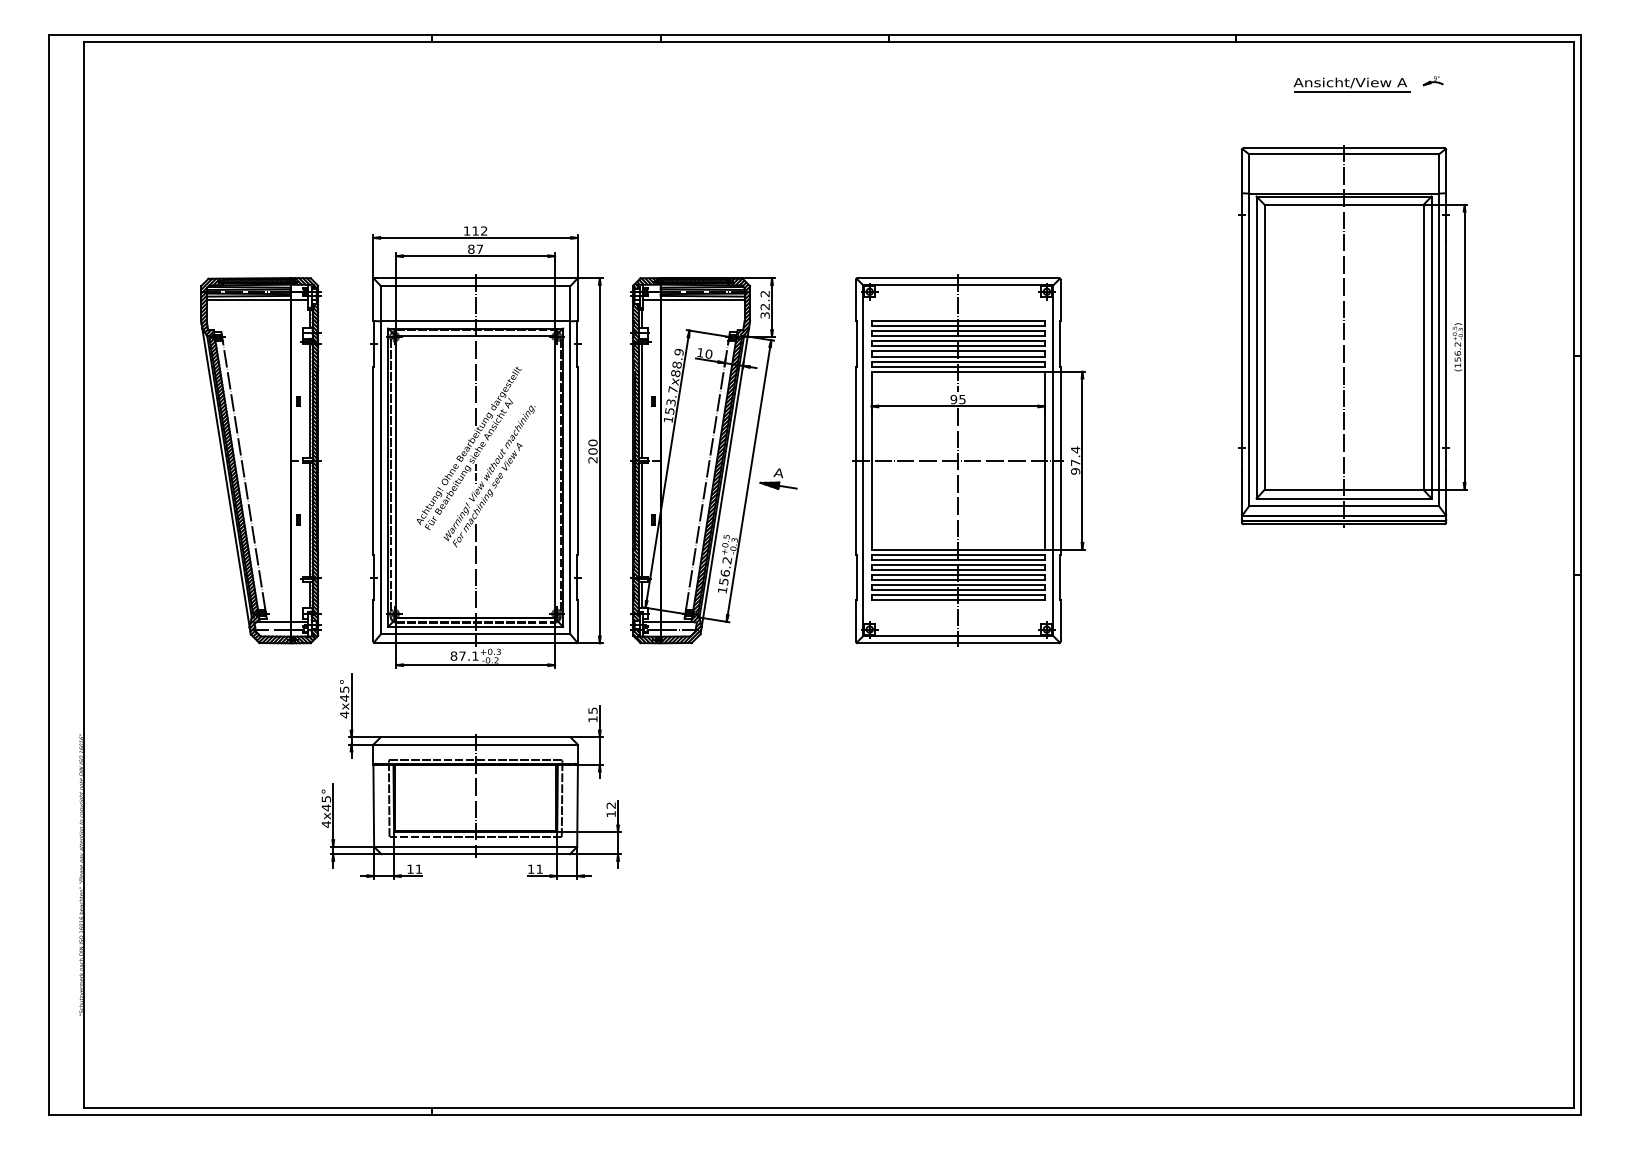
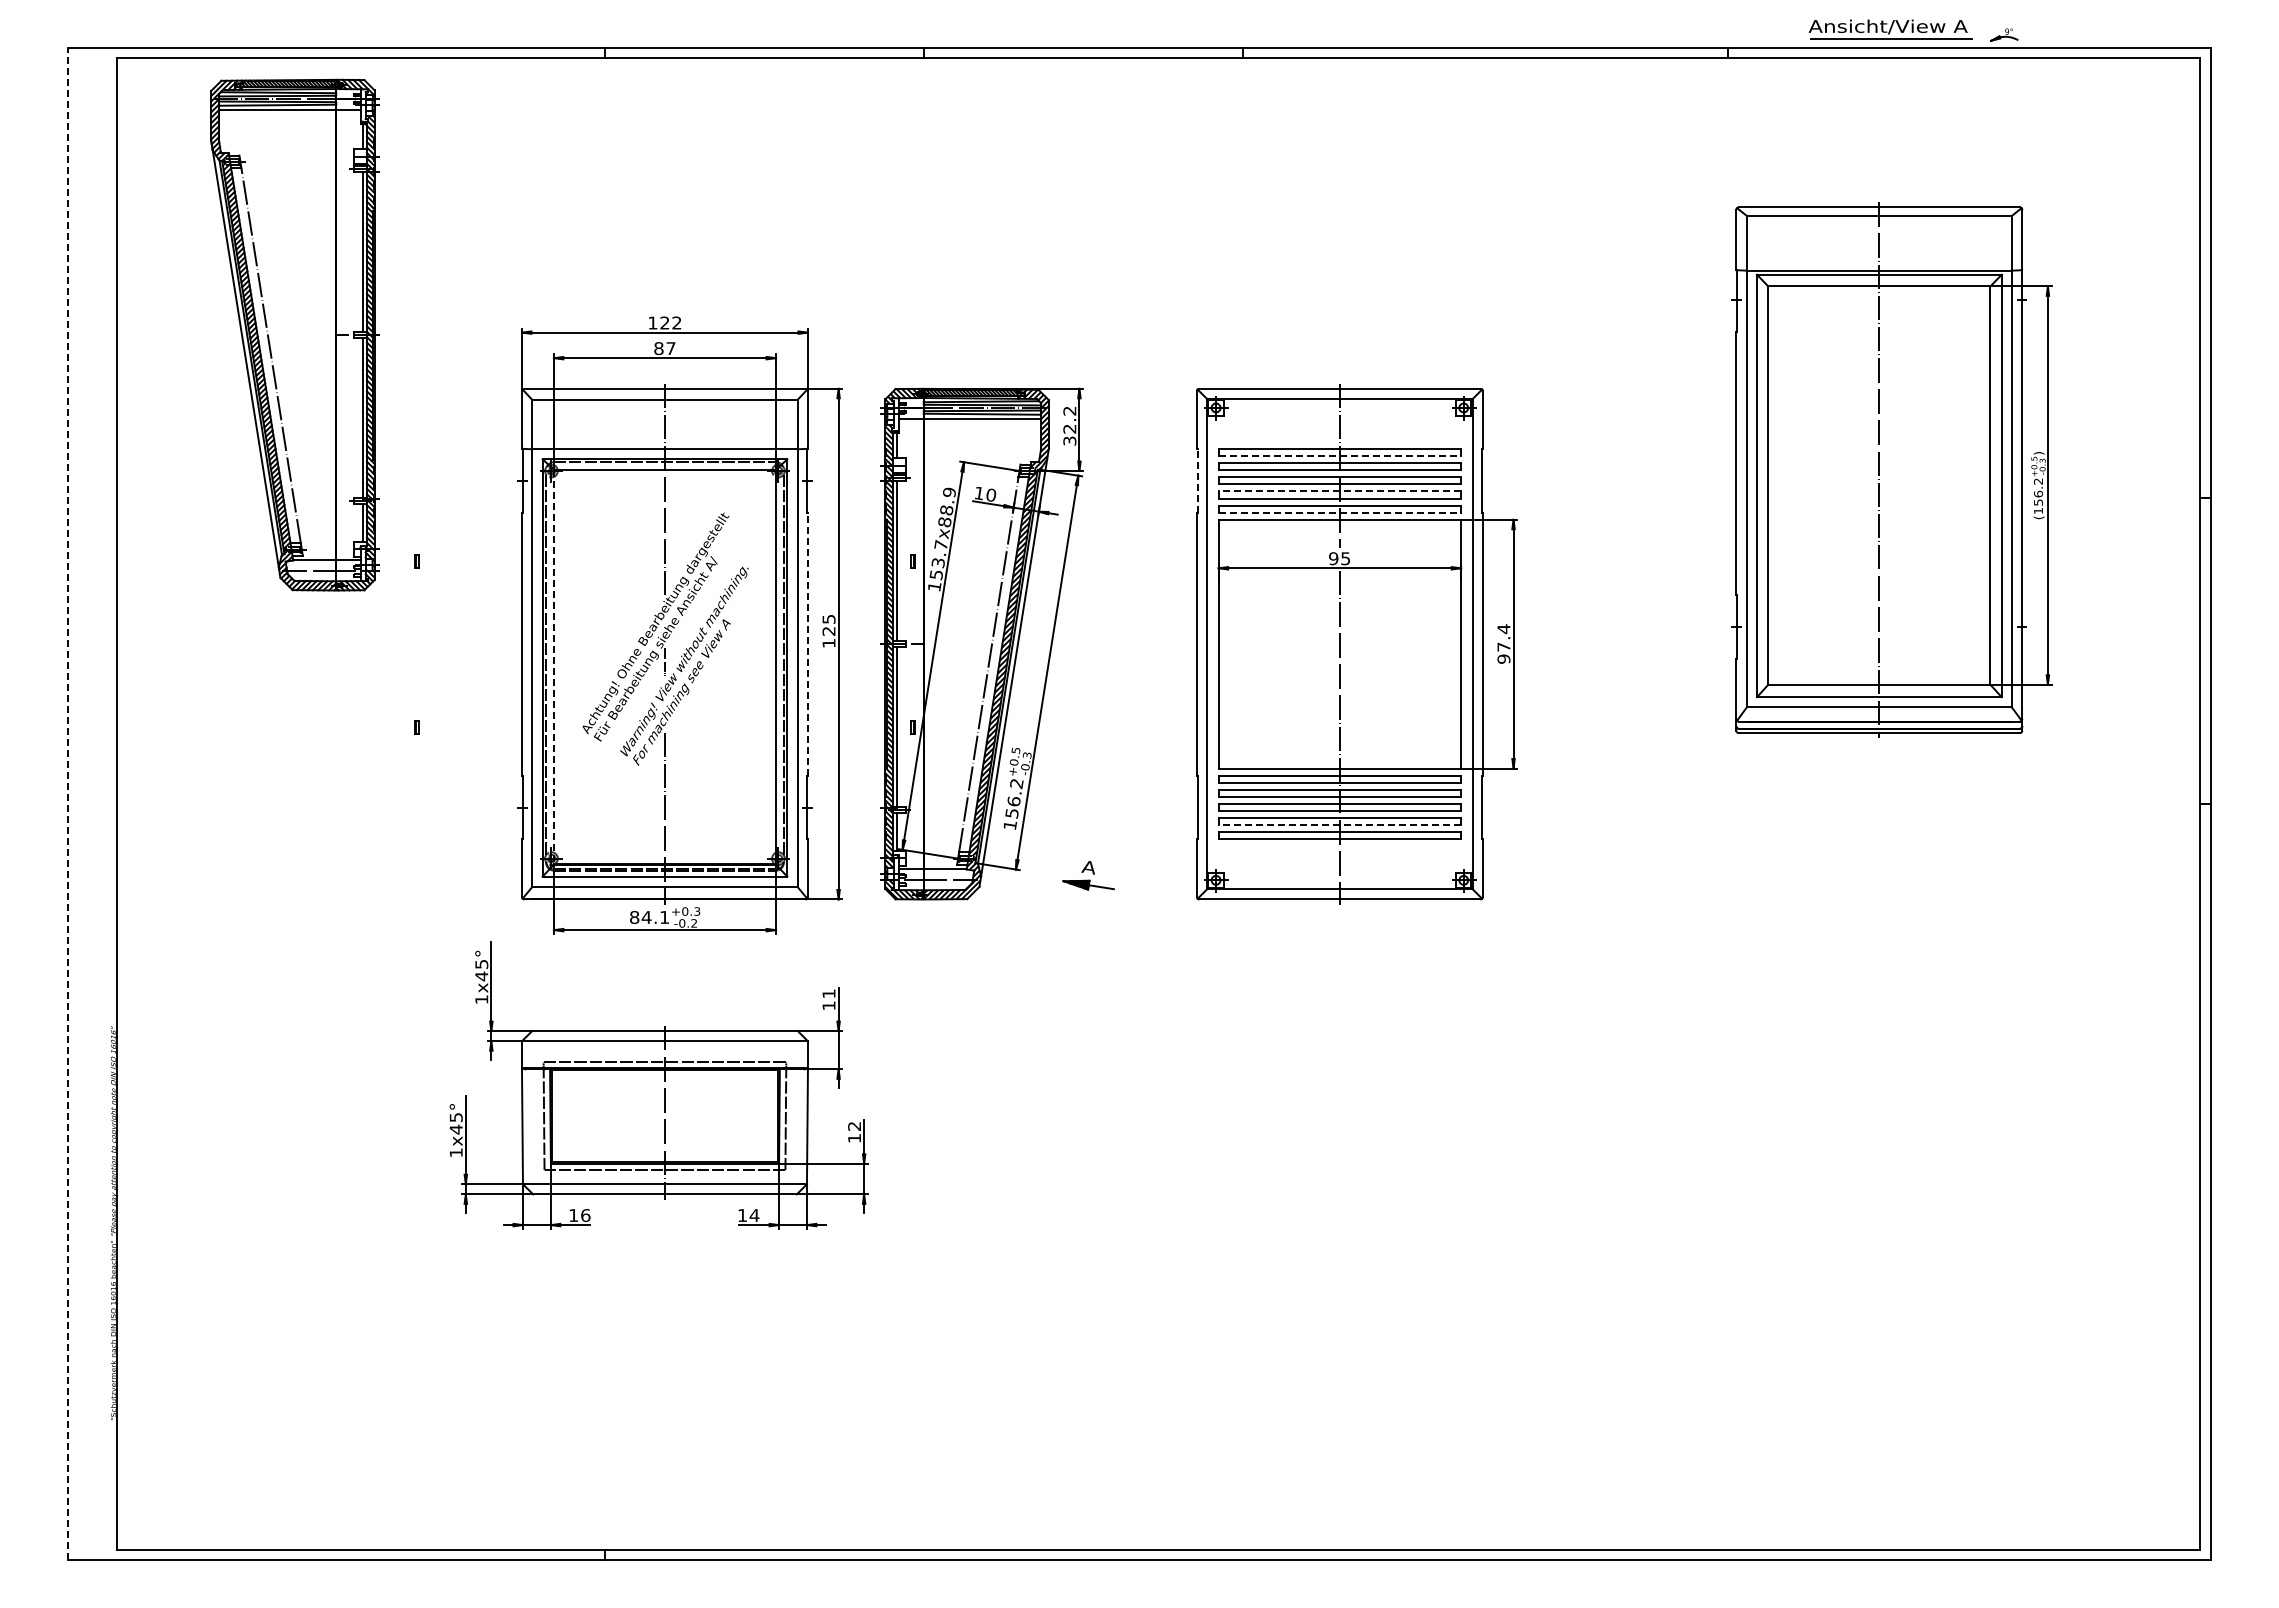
part: (1433, 80) -> (2004, 34), moved
part: (1352, 84) -> (1890, 29), moved
text: (475, 230) -> (664, 322), 112 -> 122
line: (958, 325) -> (1340, 455), solid -> dashed
line: (856, 343) -> (1197, 480), solid -> dashed
line: (958, 351) -> (1339, 491), solid -> dashed
line: (958, 366) -> (1340, 512), solid -> dashed
text: (592, 450) -> (828, 630), 200 -> 125
part: (260, 460) -> (294, 334), moved
line: (577, 460) -> (807, 643), solid -> dashed
line: (958, 460) -> (1339, 644), removed
line: (395, 477) -> (553, 667), solid -> dashed
part: (778, 478) -> (1088, 875), moved
line: (49, 575) -> (68, 804), solid -> dashed
line: (958, 590) -> (1339, 825), solid -> dashed
text: (462, 656) -> (646, 917), 87.1 -> 84.1
text: (592, 710) -> (828, 993), 15 -> 11
text: (344, 714) -> (481, 999), 4x45° -> 1x45°
text: (325, 824) -> (455, 1152), 4x45° -> 1x45°
text: (418, 869) -> (585, 1215), 11 -> 16
text: (539, 869) -> (754, 1215), 11 -> 14

